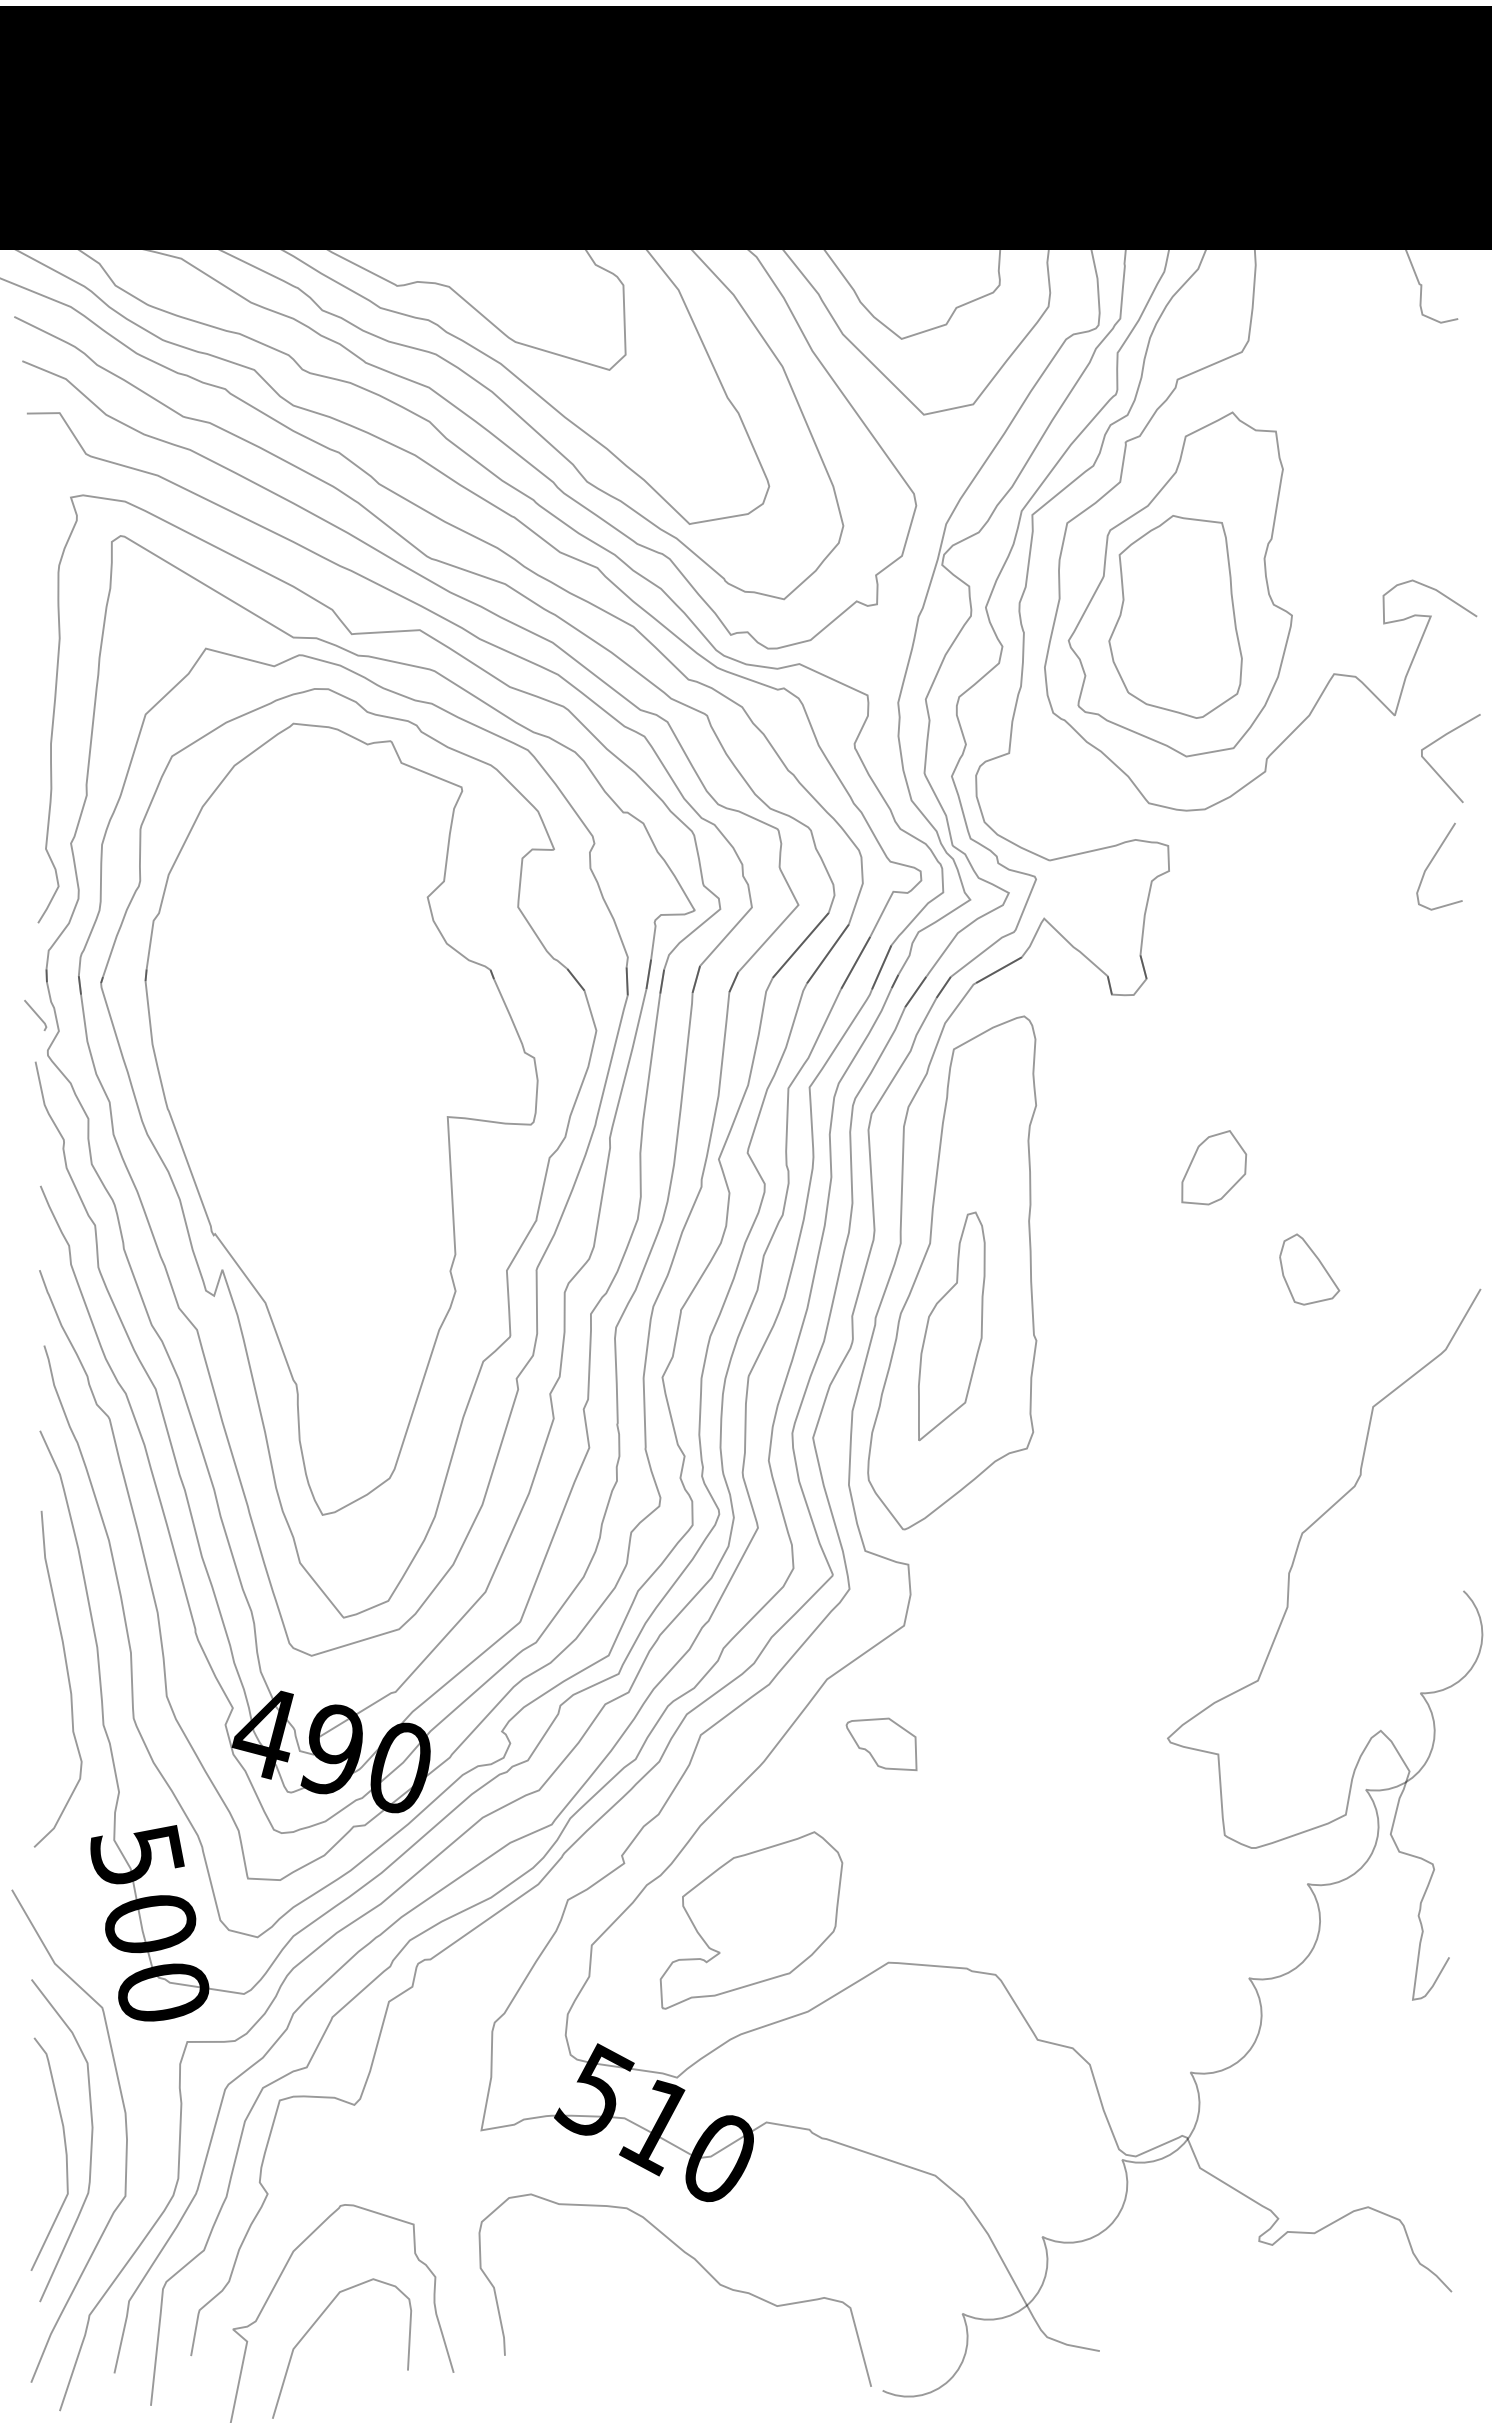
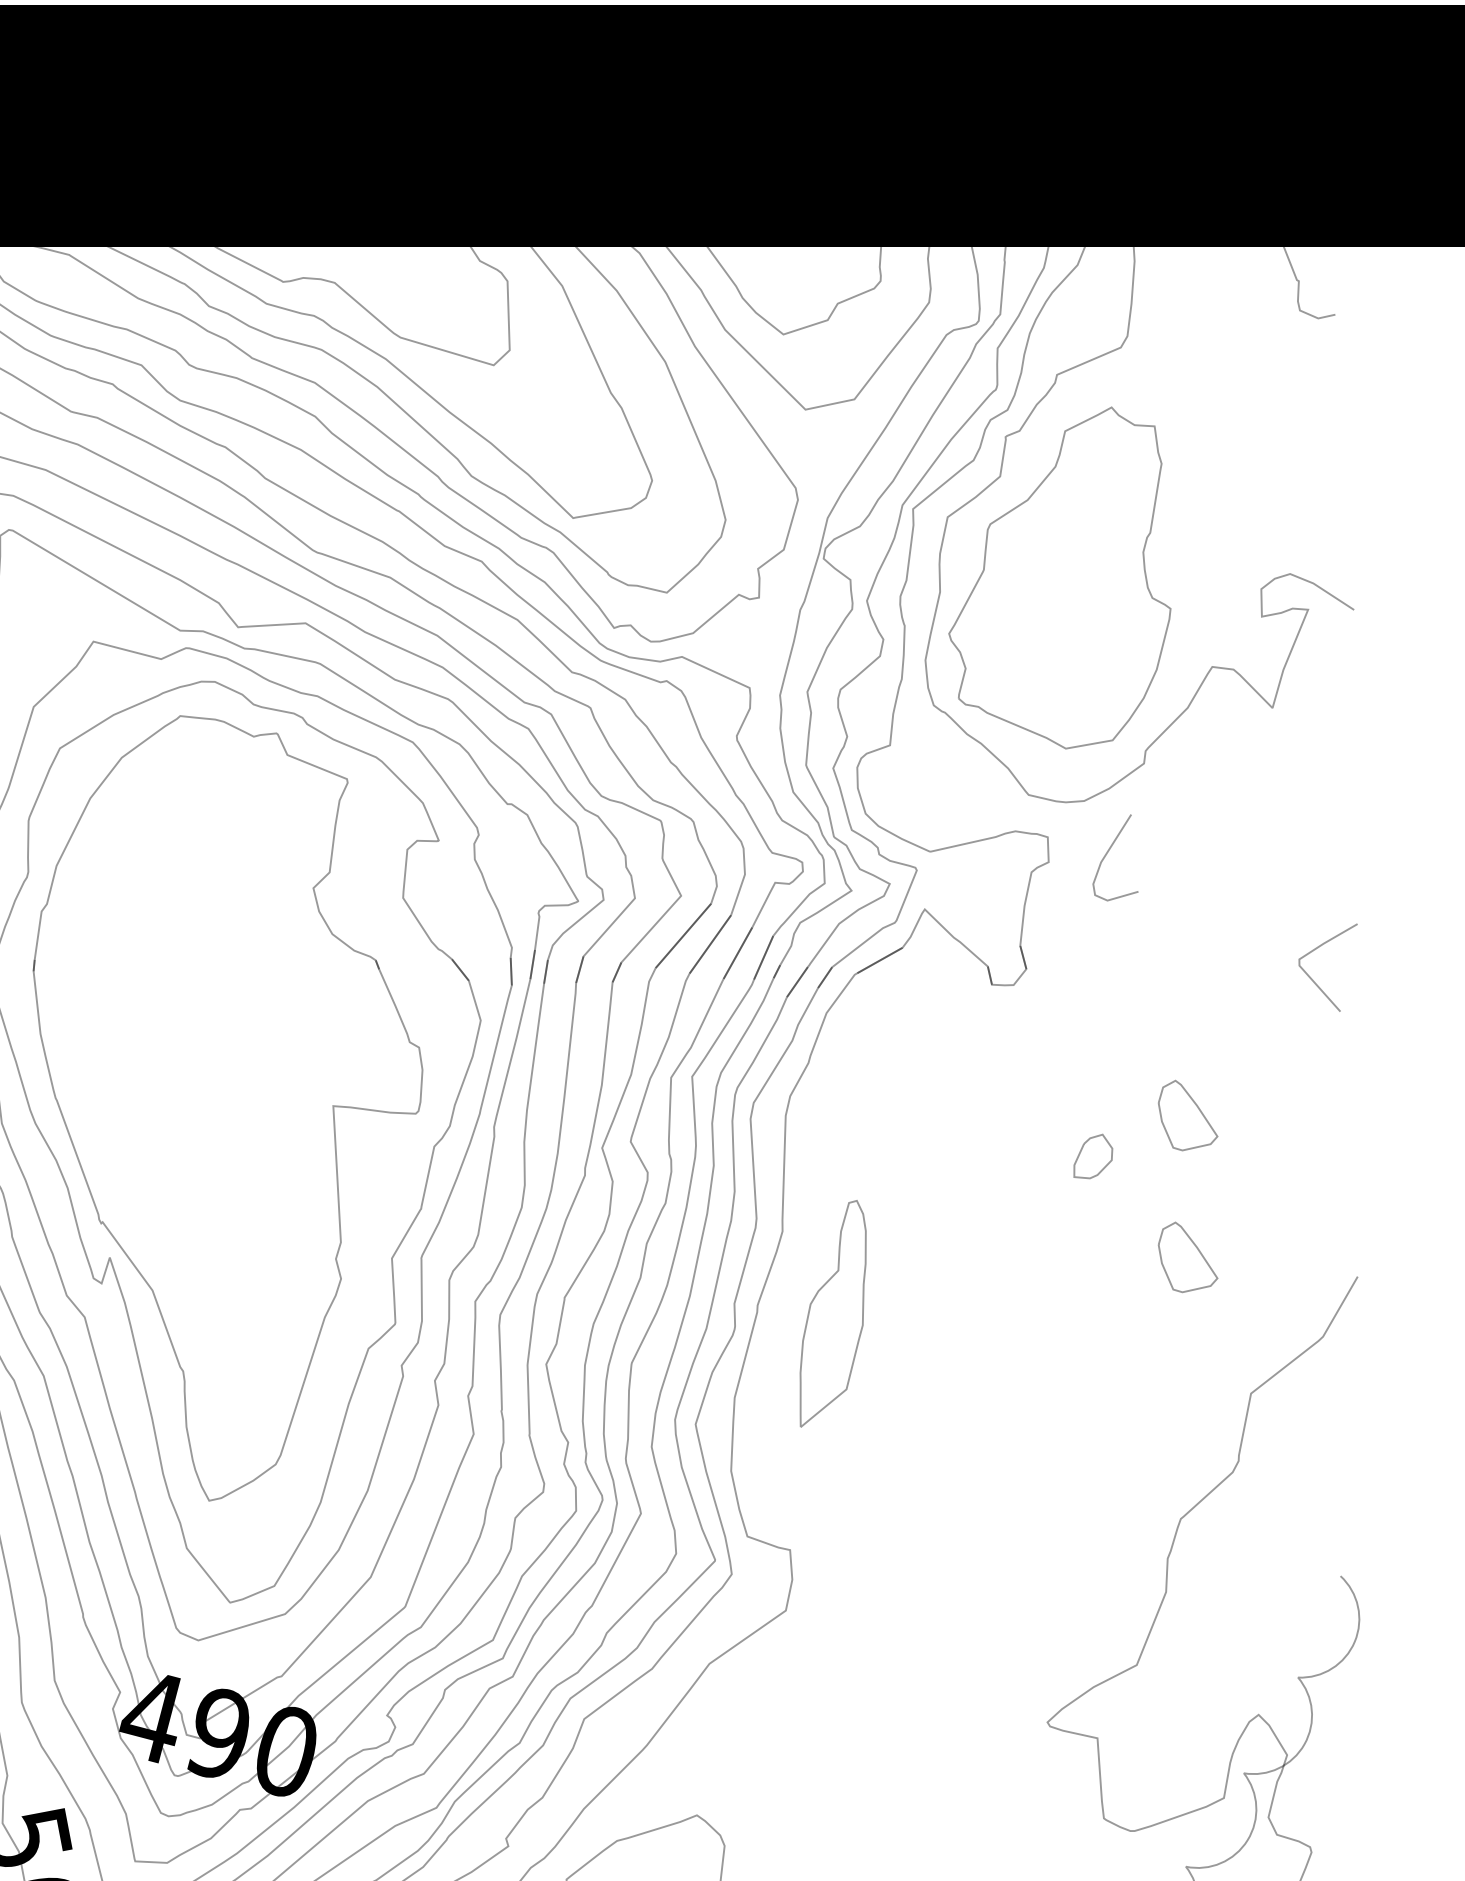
part: (1175, 616) -> (1055, 609), removed
line: (1436, 771) -> (1313, 980), moved
curve: (1431, 862) -> (1107, 853), moved
part: (1309, 1126) -> (1187, 1115), added
part: (1213, 1167) -> (1092, 1156), size x0.6
part: (952, 1272) -> (833, 1260), removed
part: (881, 1743) -> (763, 1727), removed

